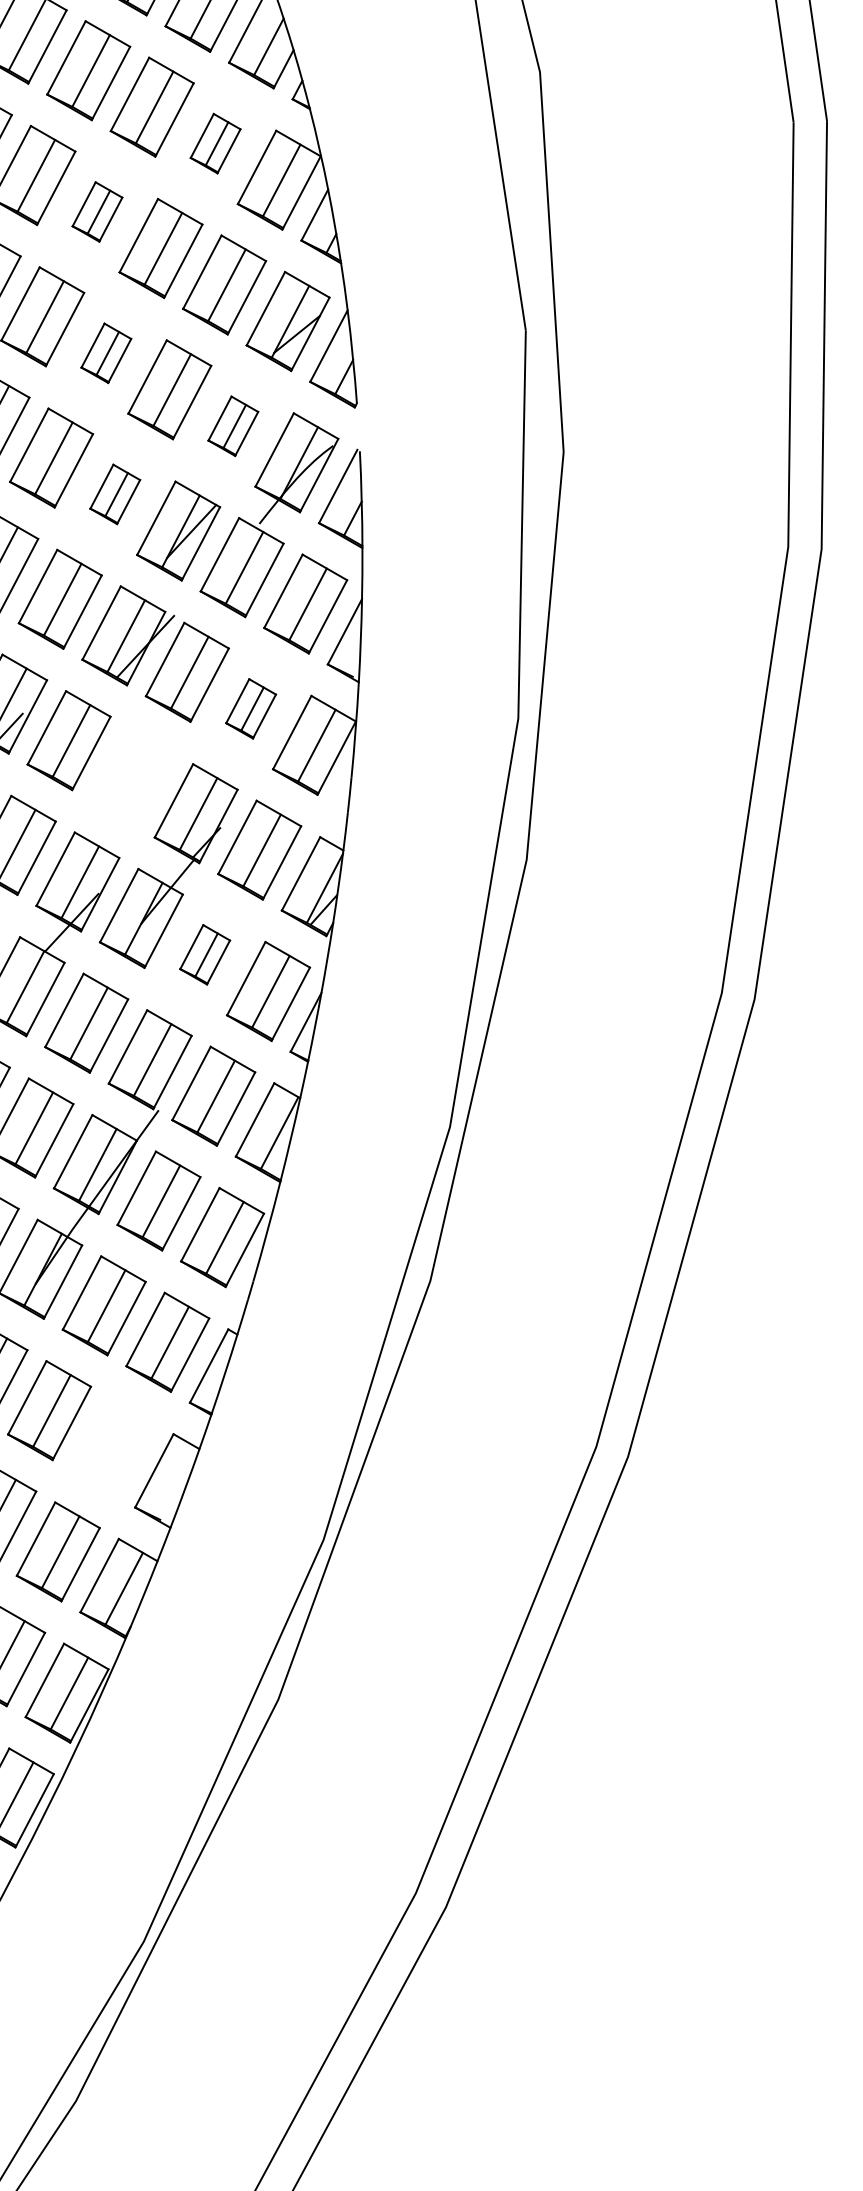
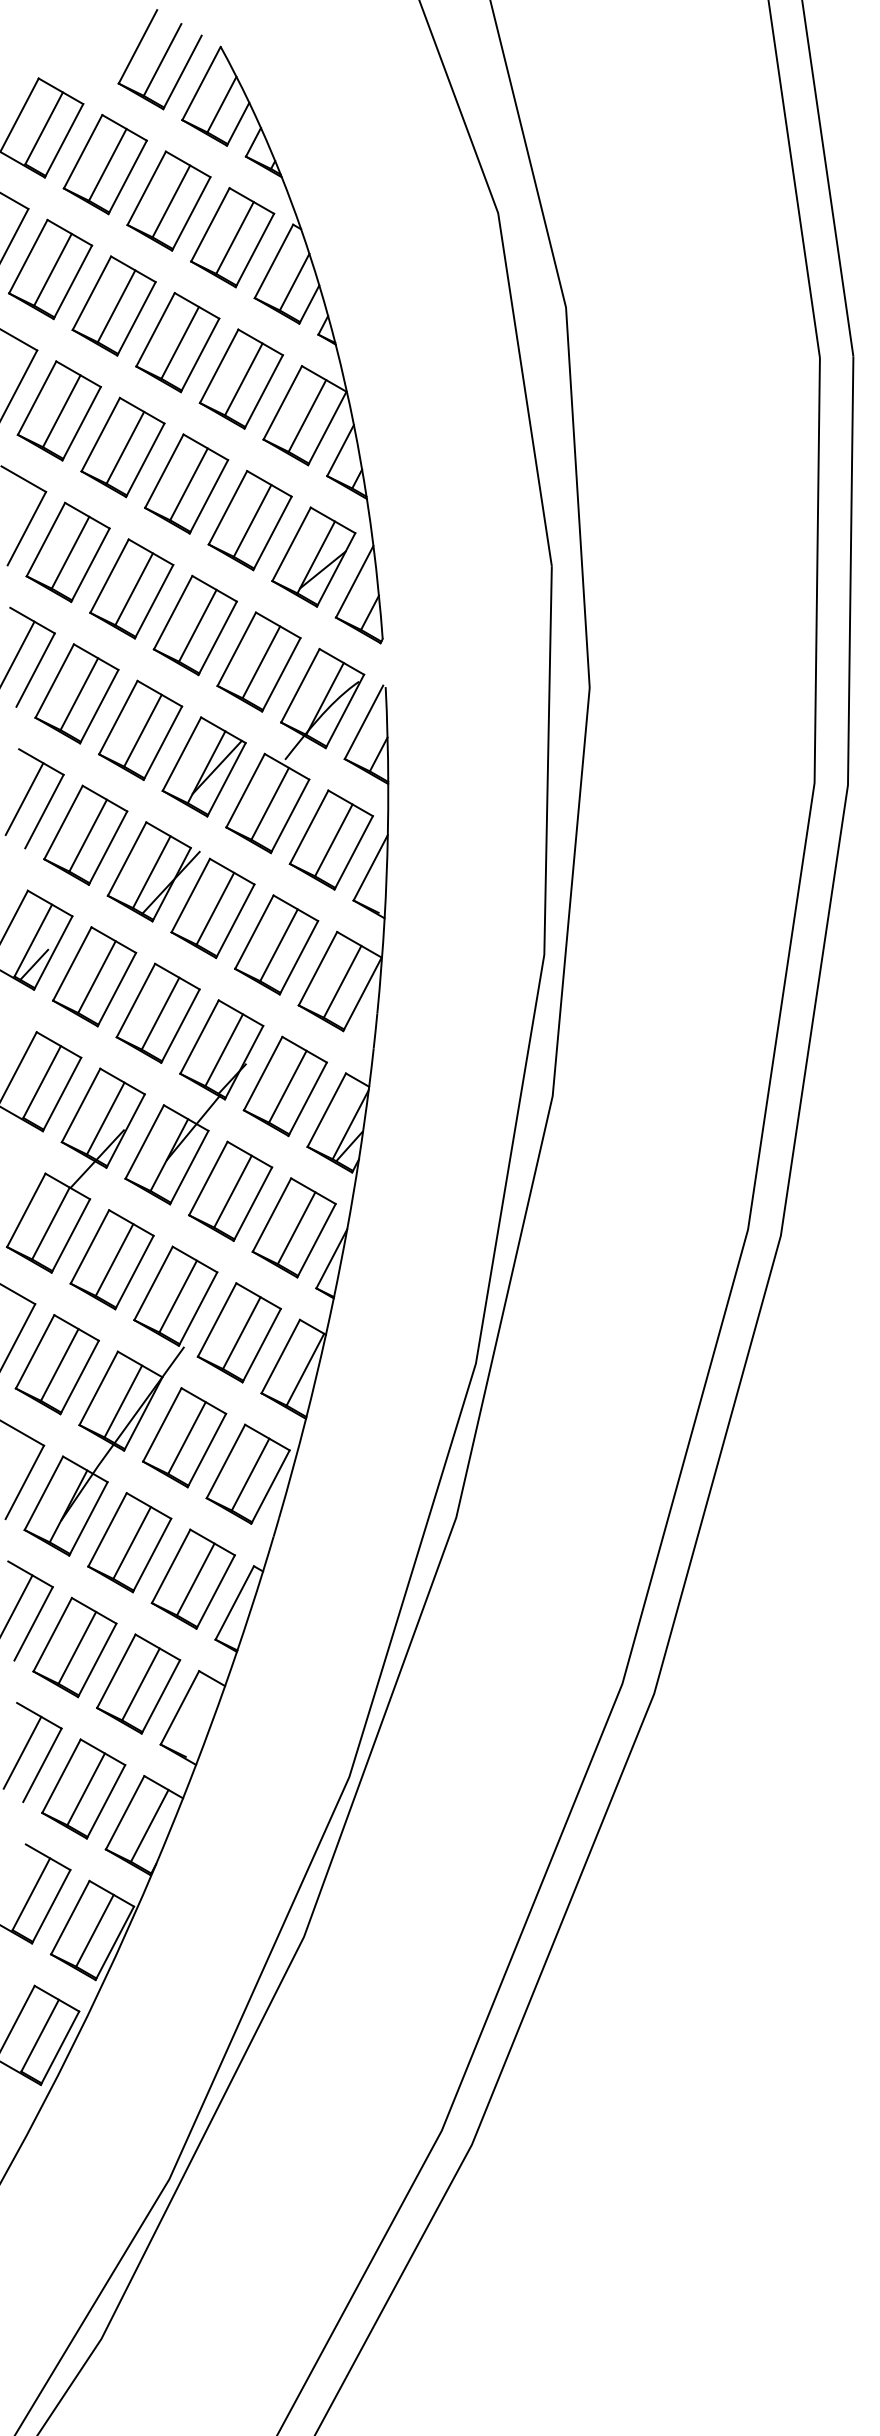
part: (214, 143) -> (240, 378), size x1.67
part: (97, 212) -> (122, 447), size x1.67
part: (106, 352) -> (131, 588), size x1.67
part: (232, 425) -> (258, 661), size x1.67
part: (114, 493) -> (140, 729), size x1.67
part: (250, 708) -> (276, 944), size x1.67
part: (131, 776) -> (157, 1012), added
part: (204, 954) -> (230, 1190), size x1.67
part: (112, 1446) -> (138, 1683), added

